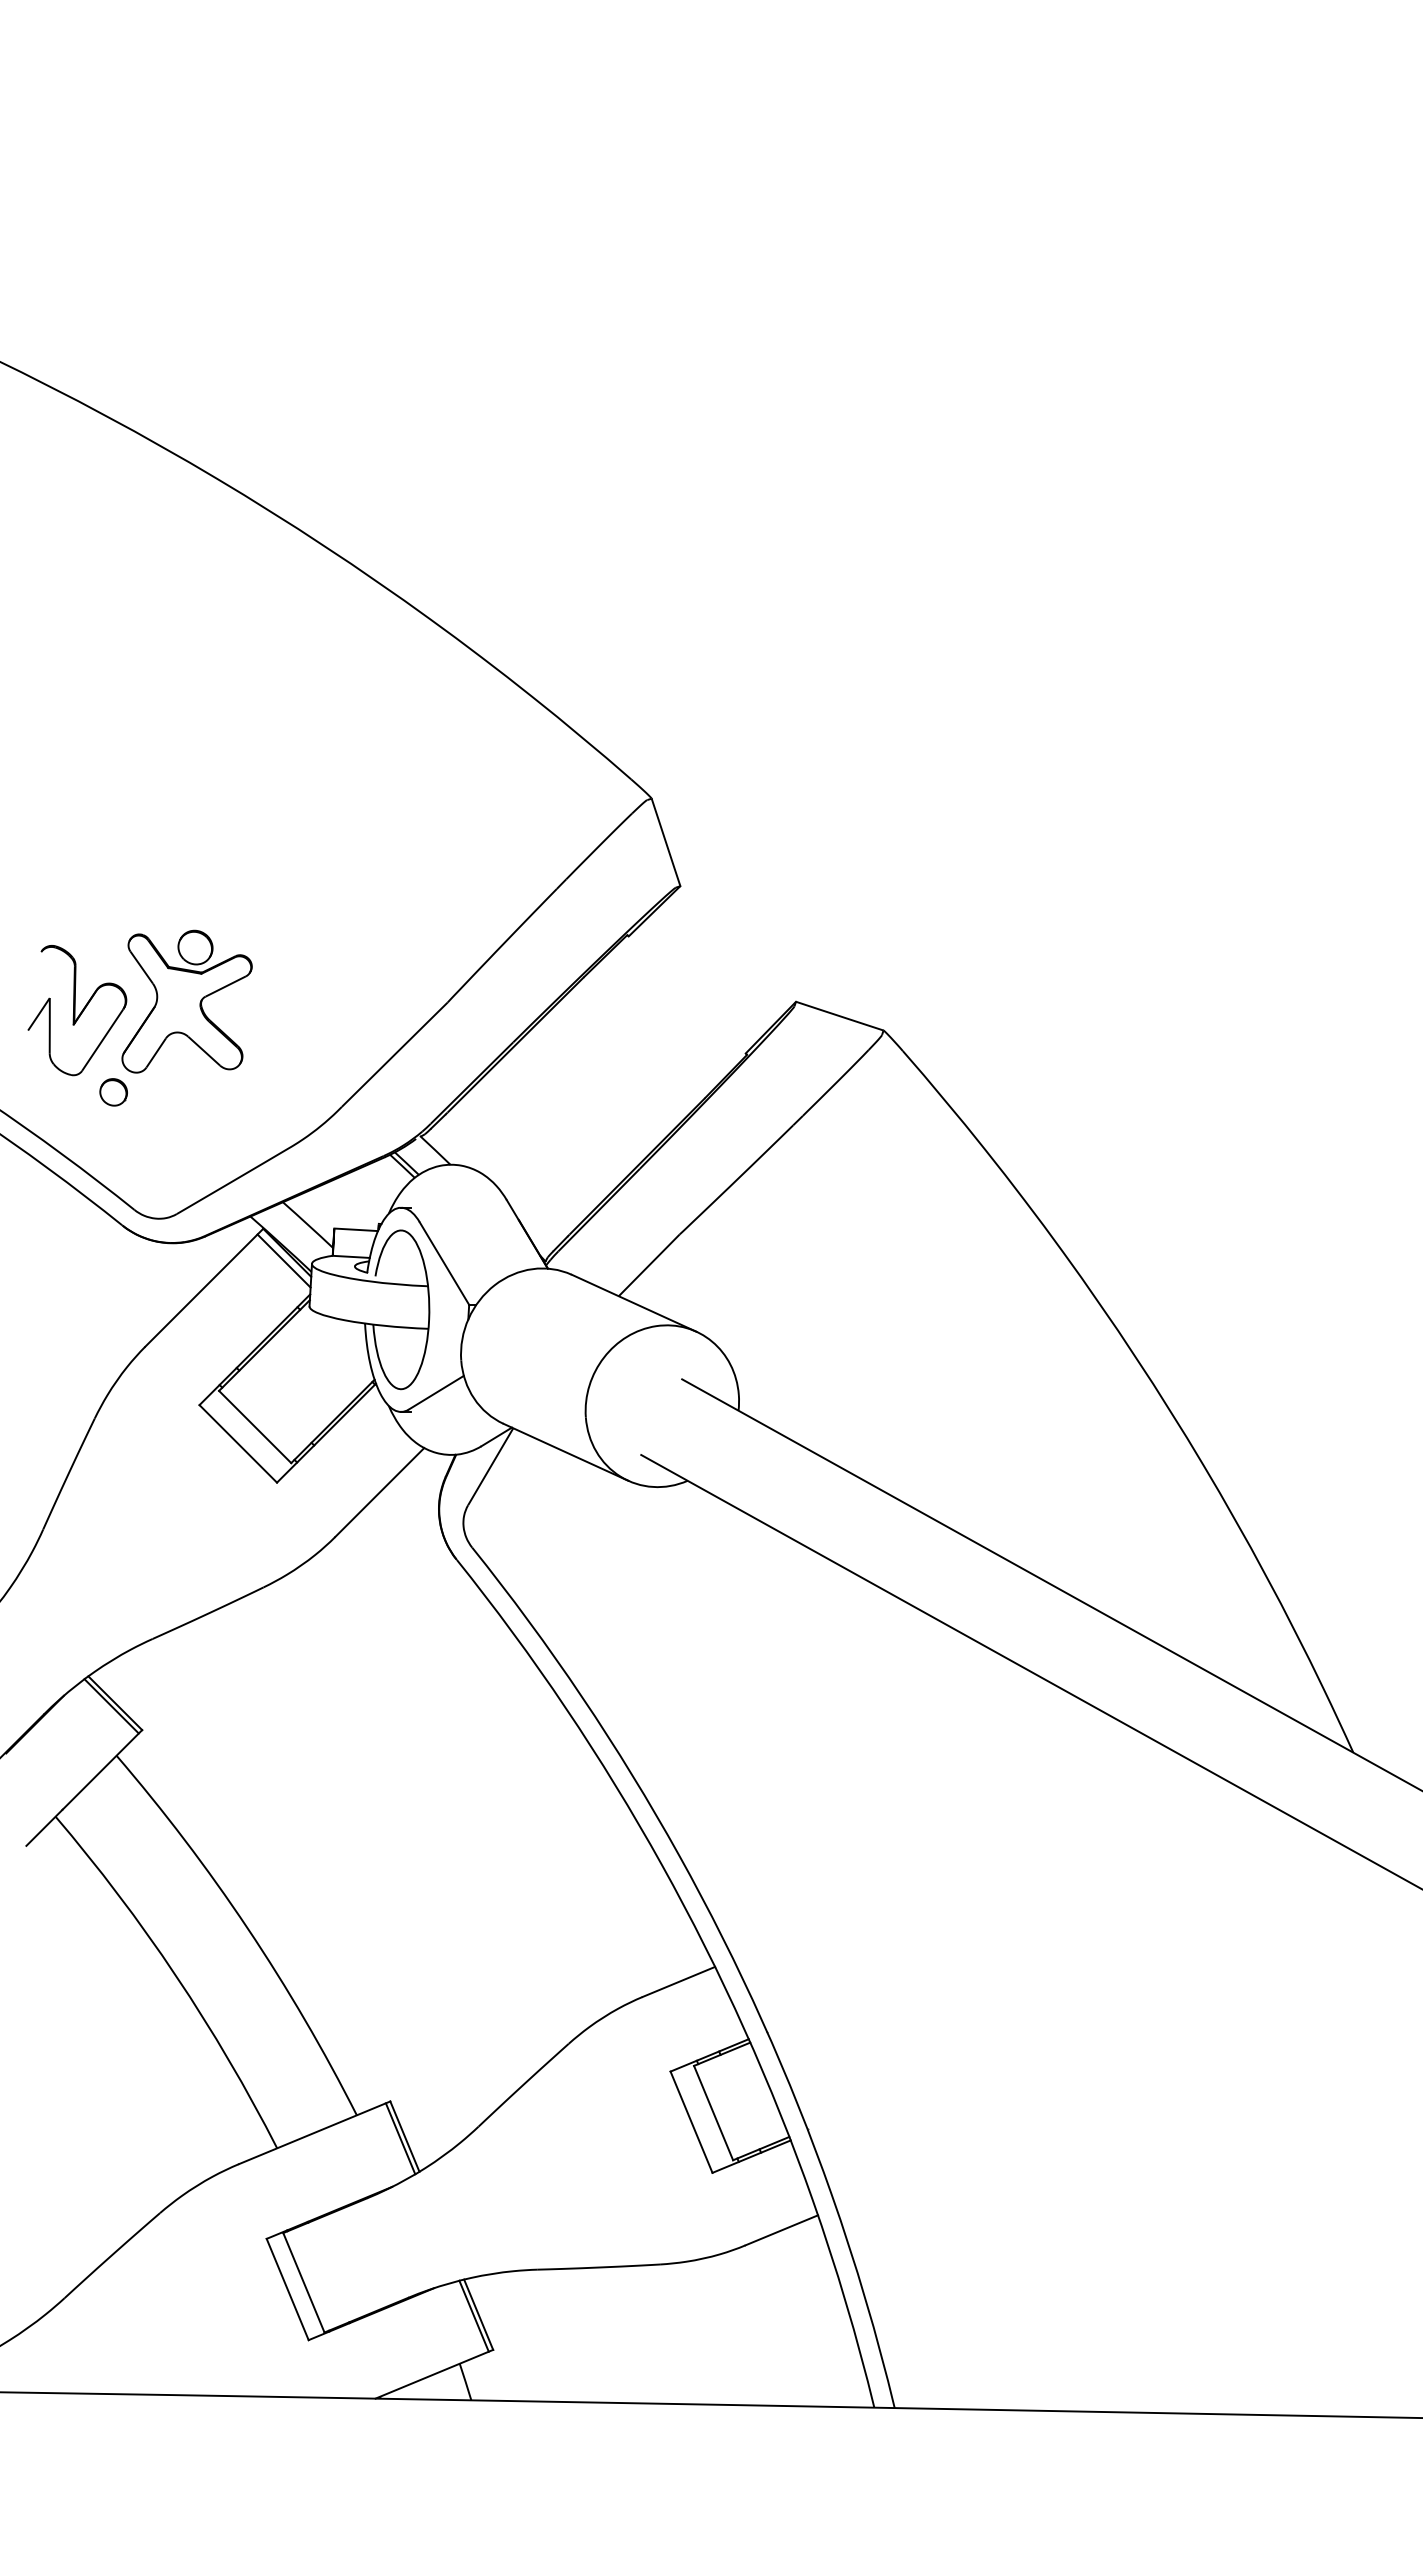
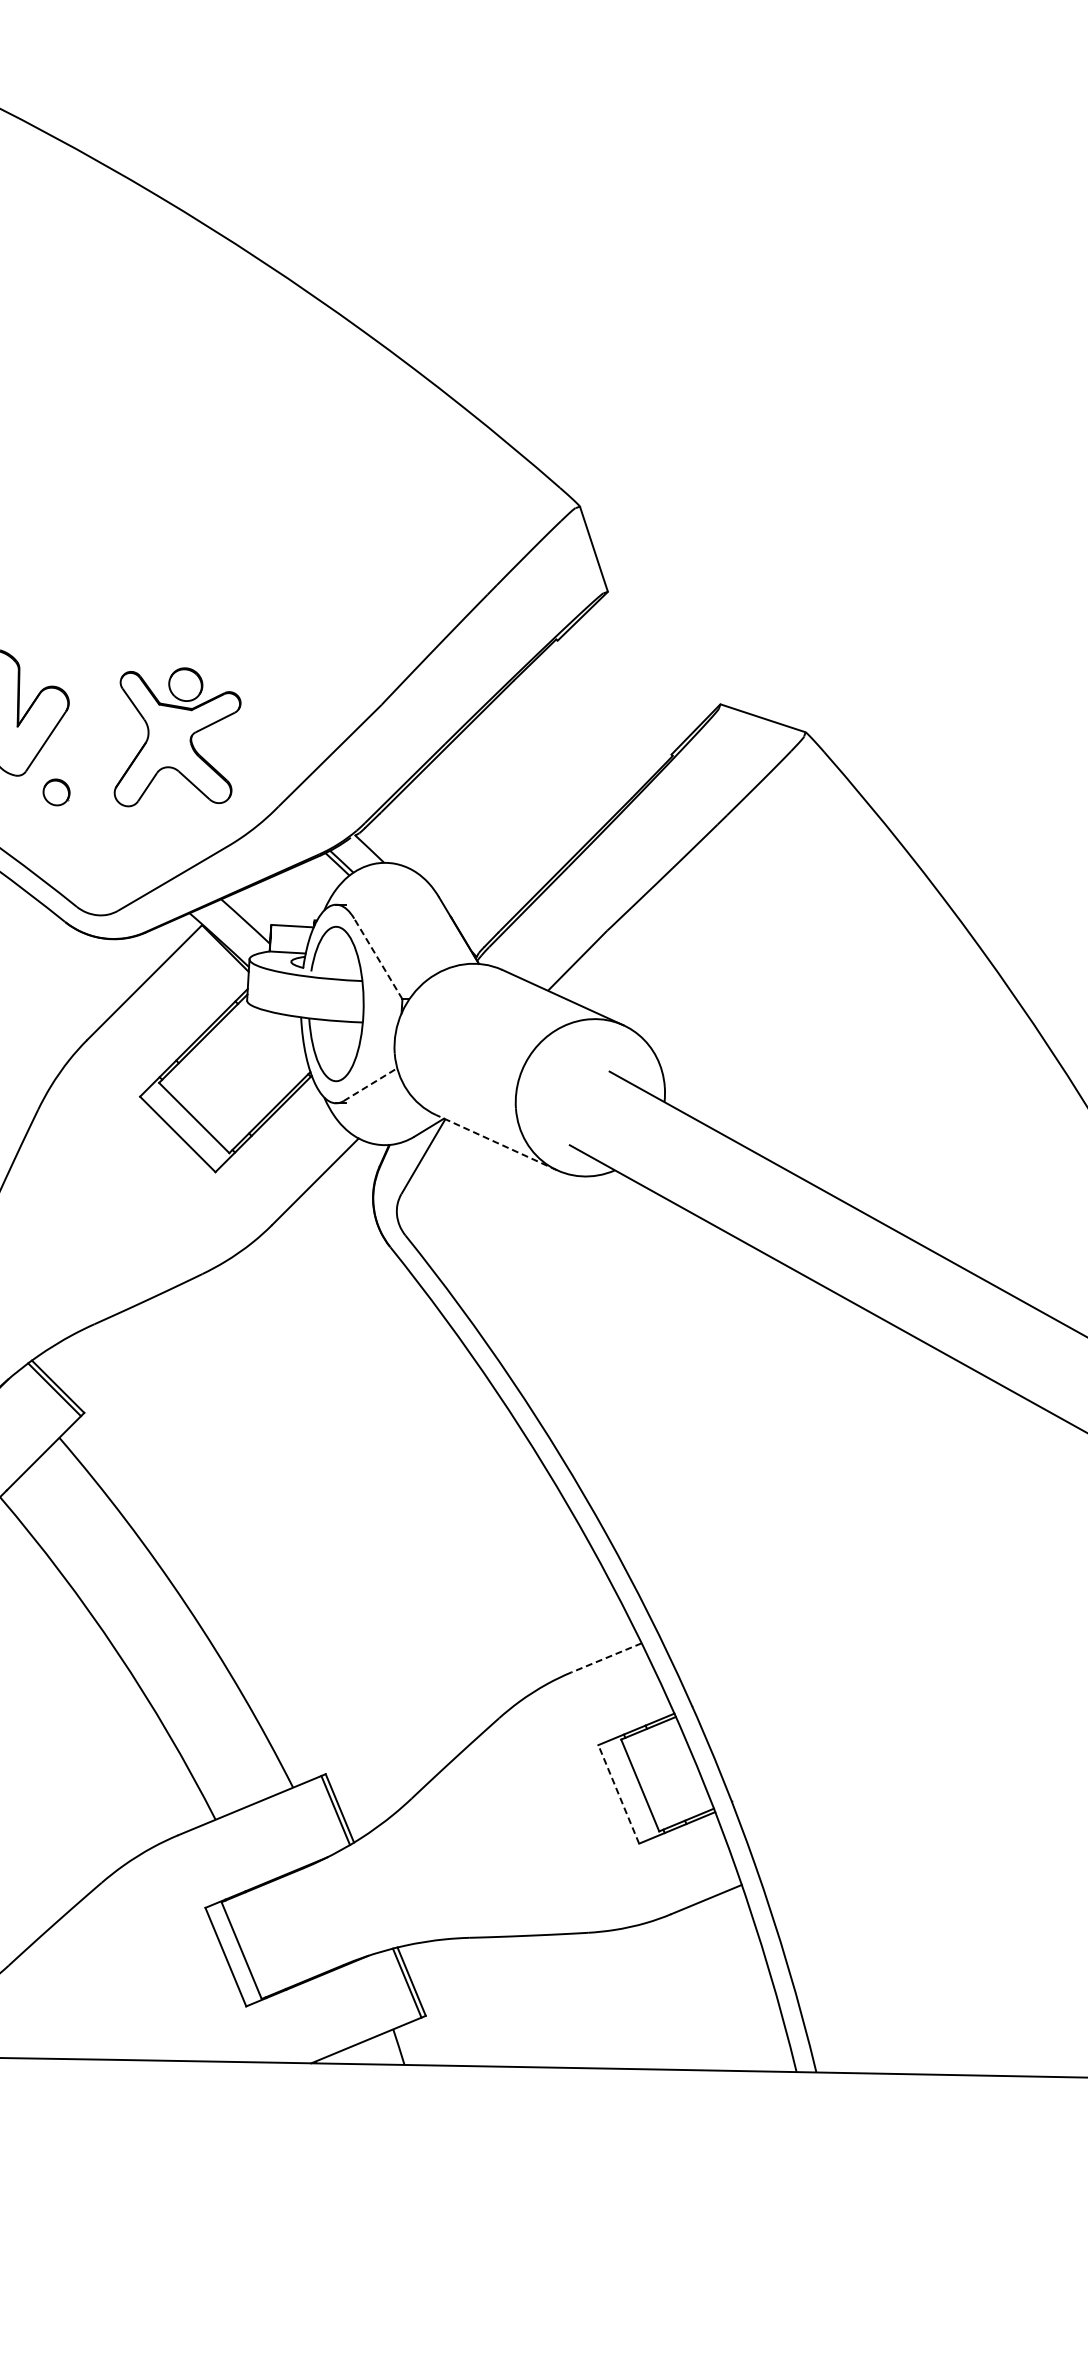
part: (186, 1001) -> (177, 737), moved
line: (283, 1260) -> (221, 956), removed
line: (444, 1263) -> (378, 958), solid -> dashed
line: (436, 1392) -> (370, 1084), solid -> dashed
line: (565, 1452) -> (496, 1142), solid -> dashed
line: (678, 1982) -> (606, 1658), solid -> dashed
line: (691, 2122) -> (618, 1794), solid -> dashed

